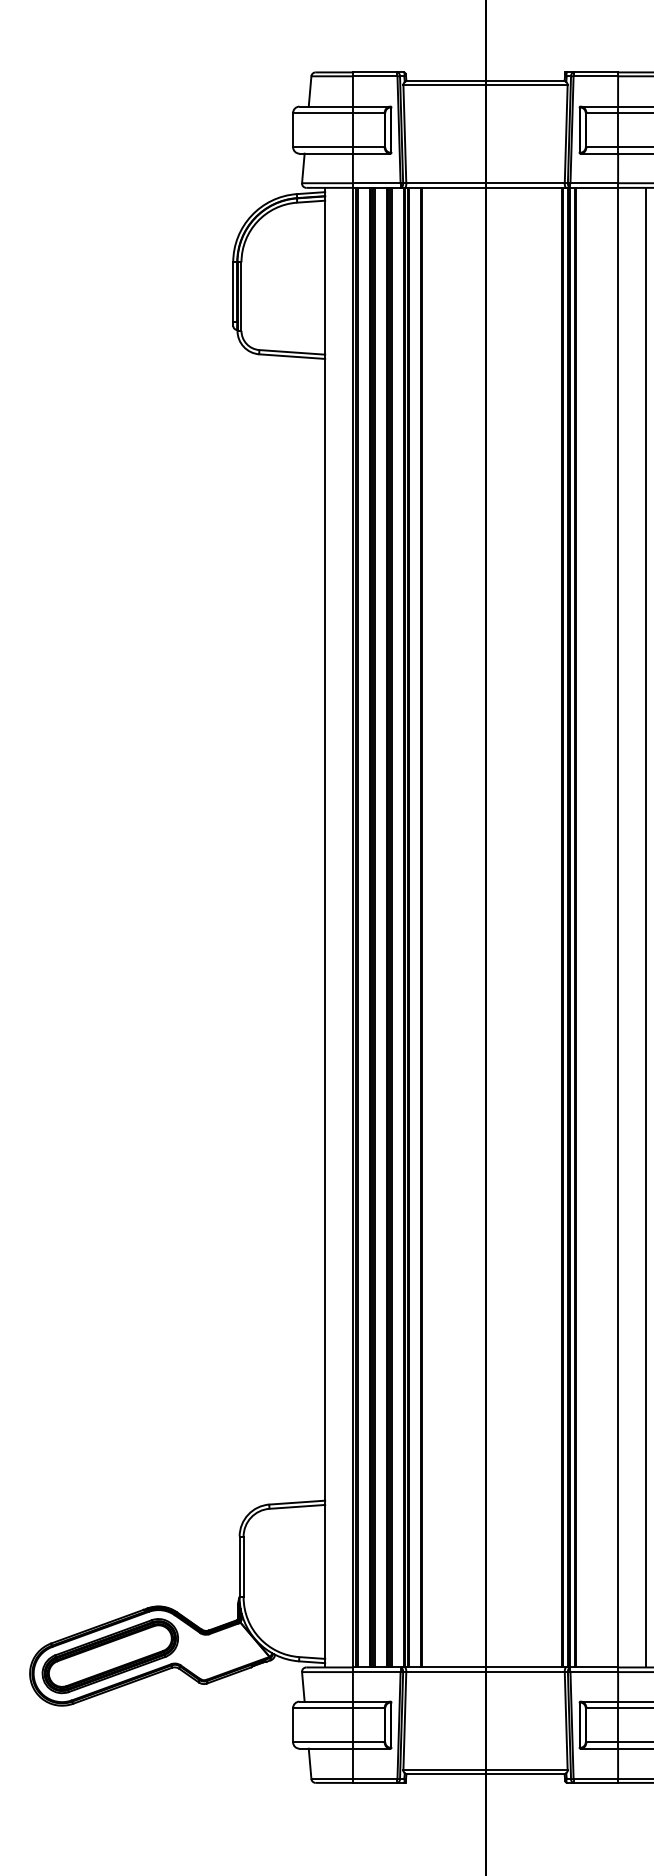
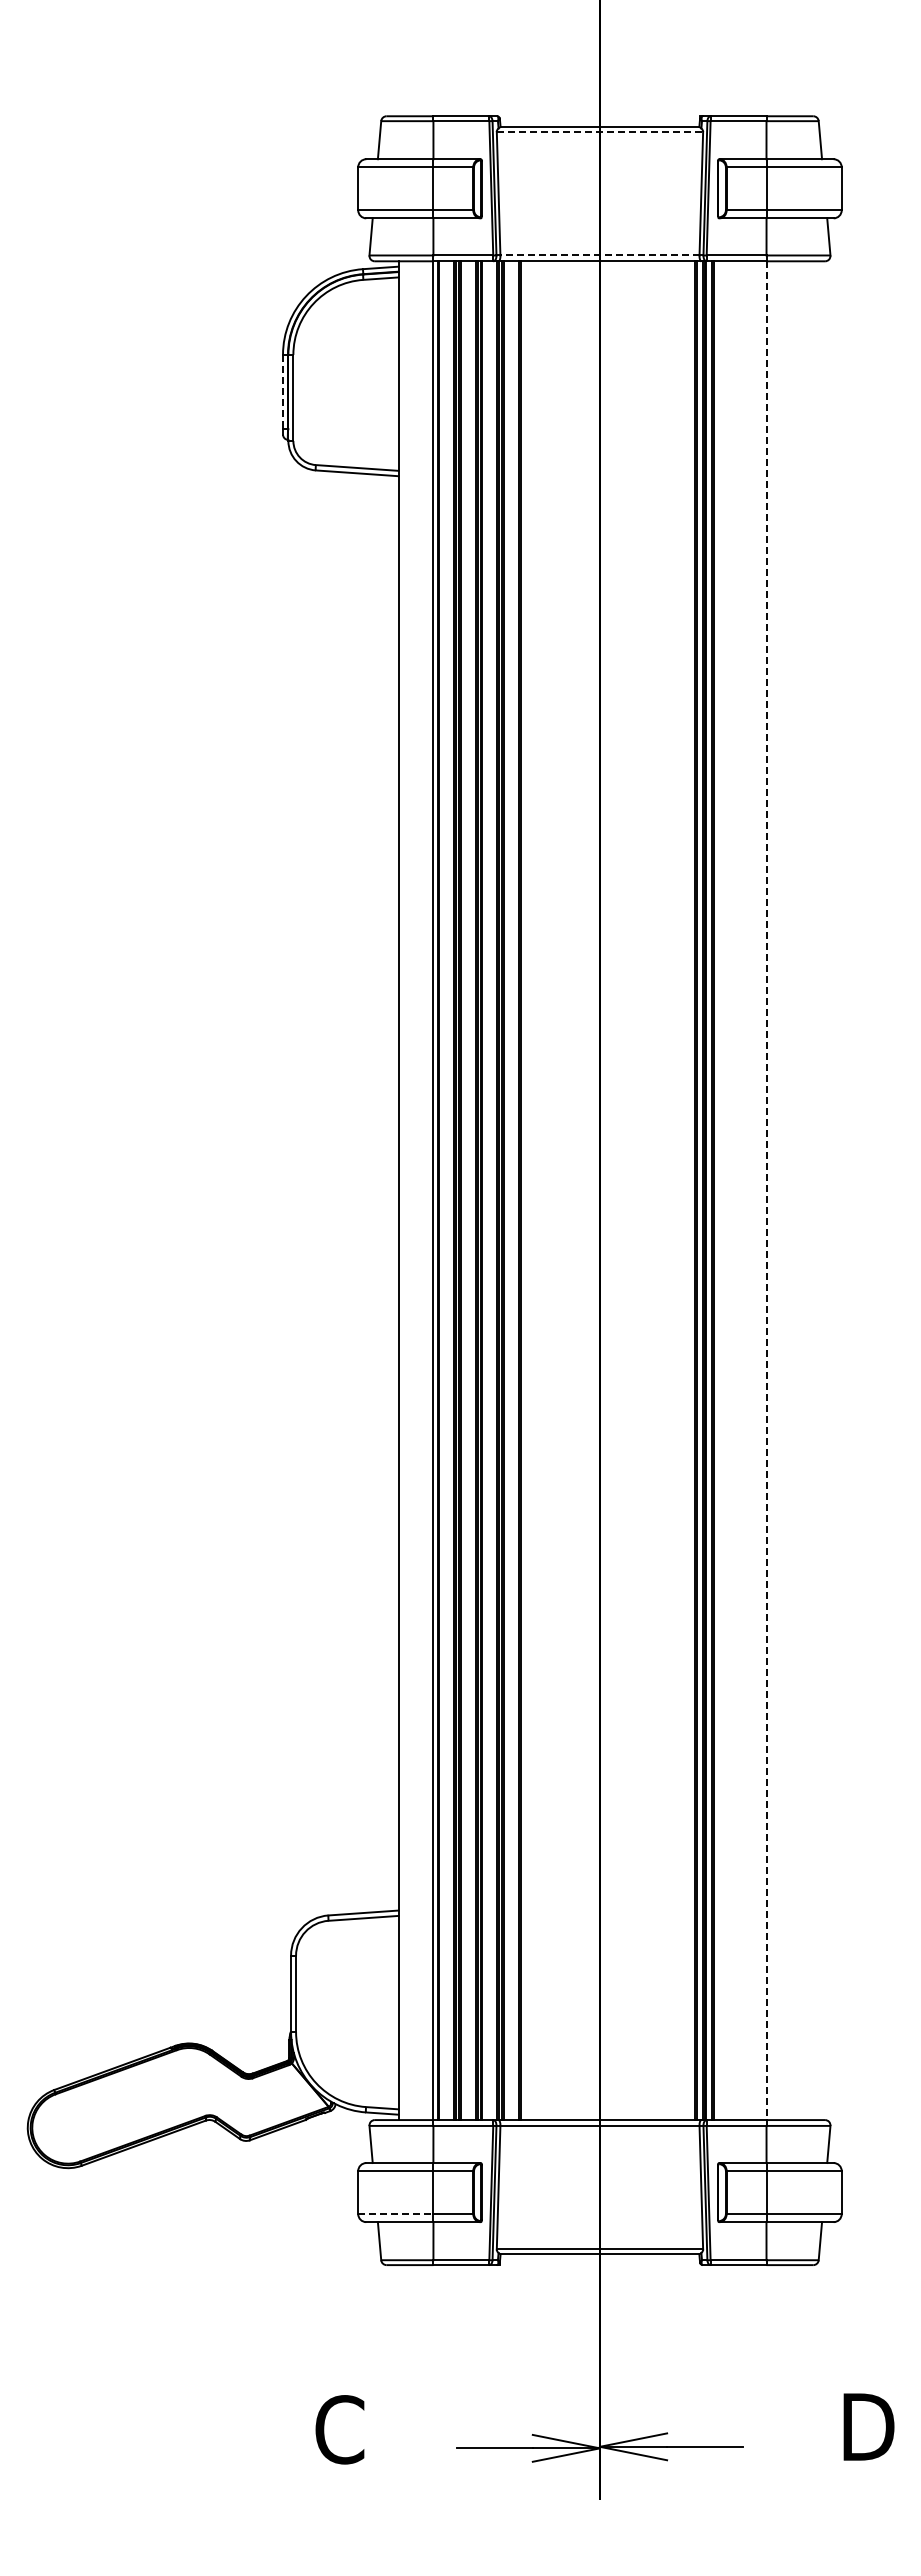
line: (485, 84) -> (600, 131), solid -> dashed
line: (485, 183) -> (599, 255), solid -> dashed
line: (233, 292) -> (283, 392), solid -> dashed
line: (645, 927) -> (801, 1190), removed
line: (618, 928) -> (766, 1191), solid -> dashed
part: (110, 1655) -> (128, 2105), removed
line: (322, 1742) -> (395, 2214), solid -> dashed

